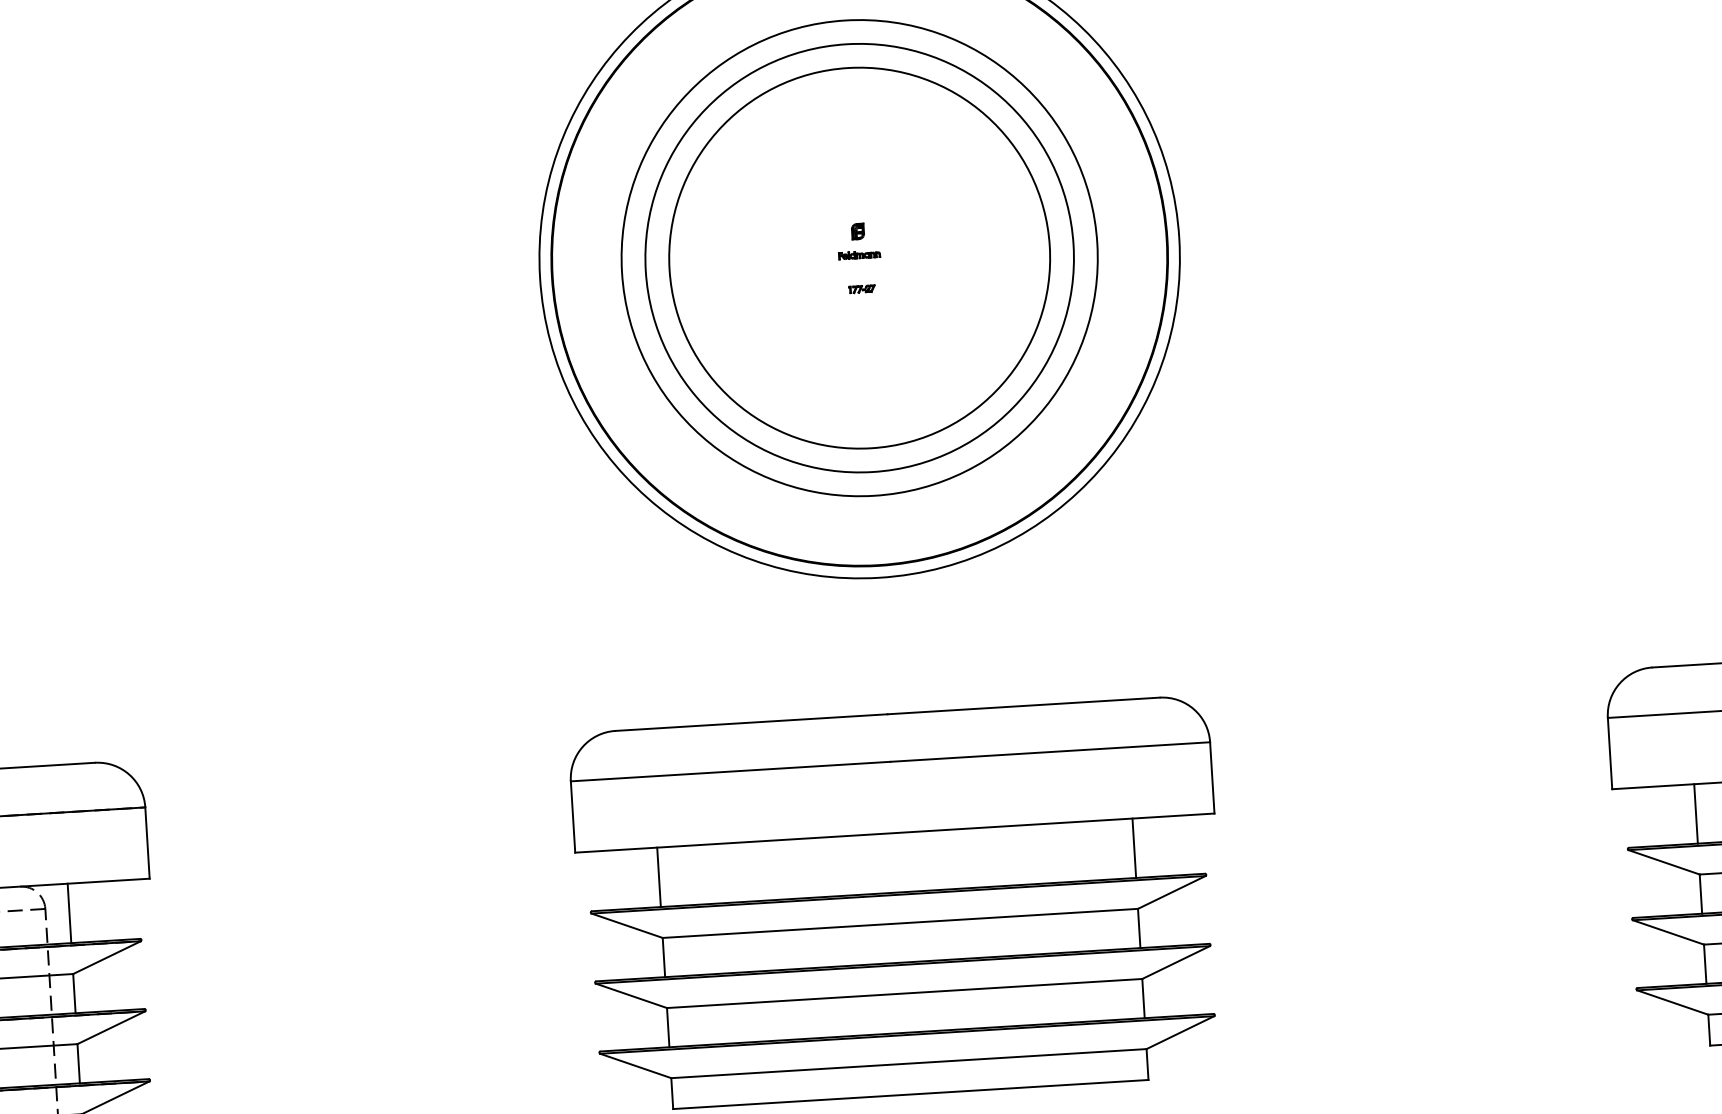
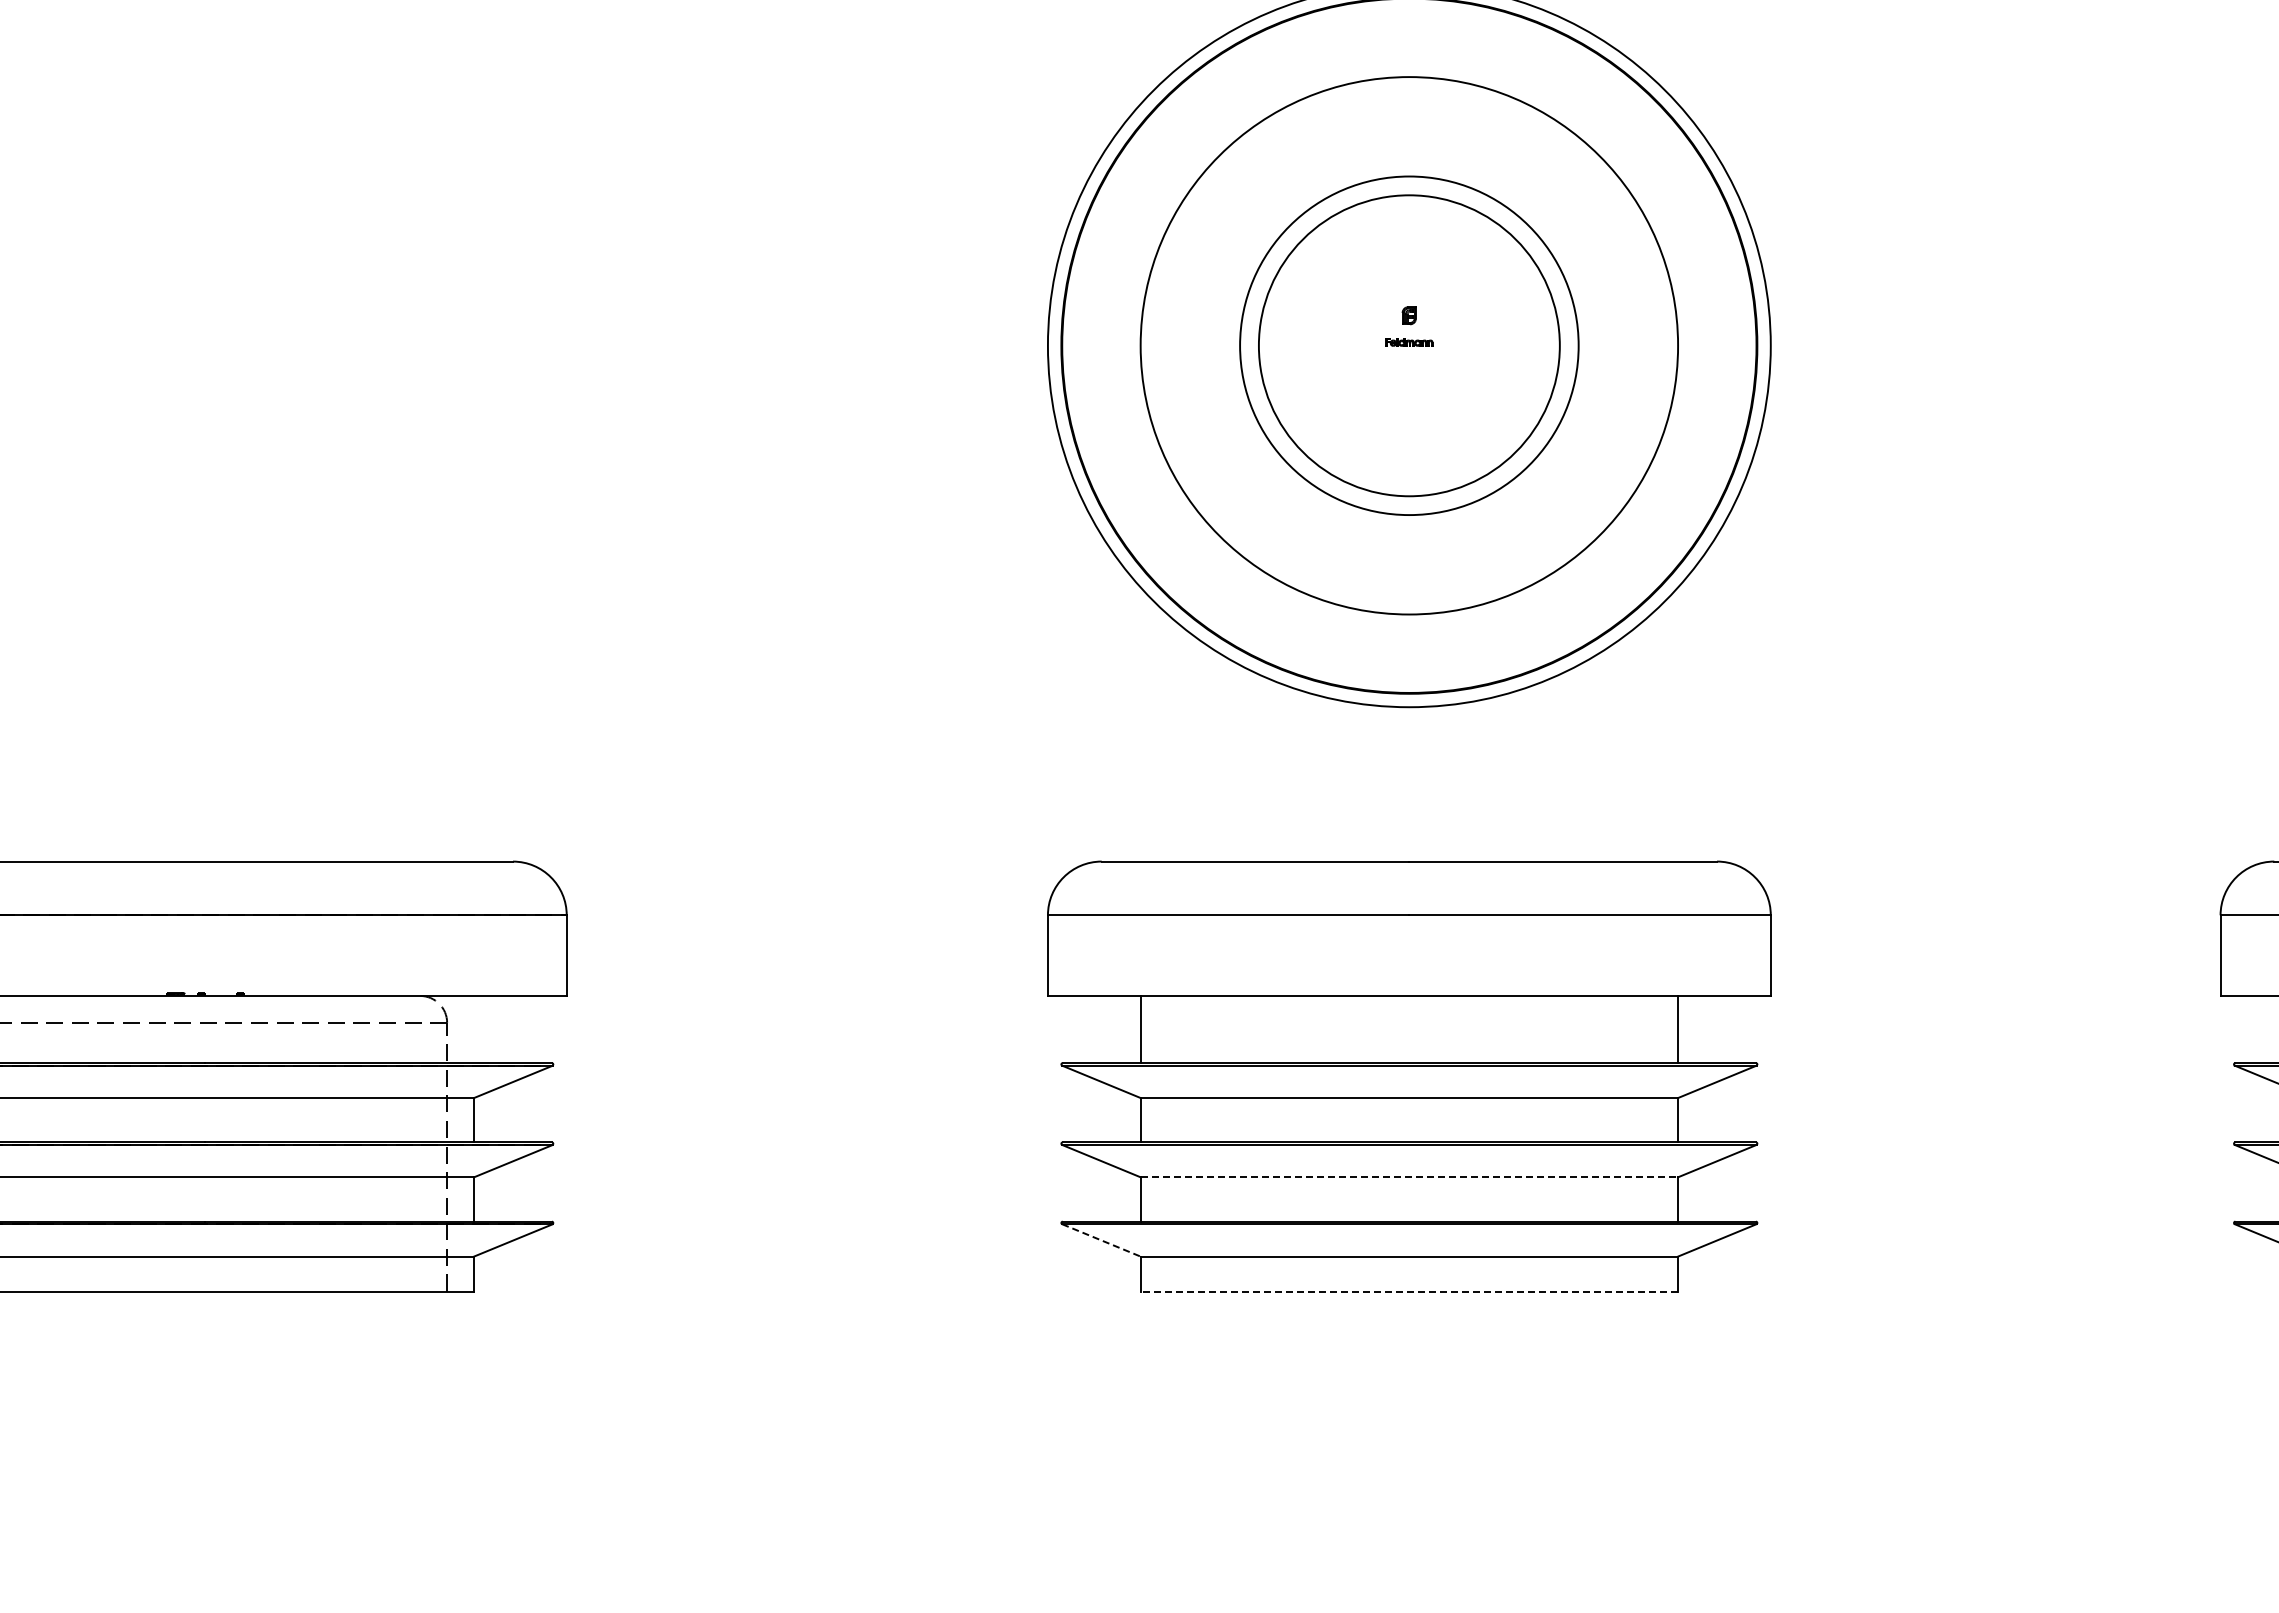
circle: (859, 257) -> (1409, 345), size x0.7
circle: (859, 257) -> (1409, 345), size x0.7
part: (861, 288) -> (1409, 380), removed
line: (69, 913) -> (474, 1029), removed
line: (904, 993) -> (1409, 1177), solid -> dashed
line: (635, 1066) -> (1101, 1240), solid -> dashed
line: (910, 1094) -> (1409, 1291), solid -> dashed

